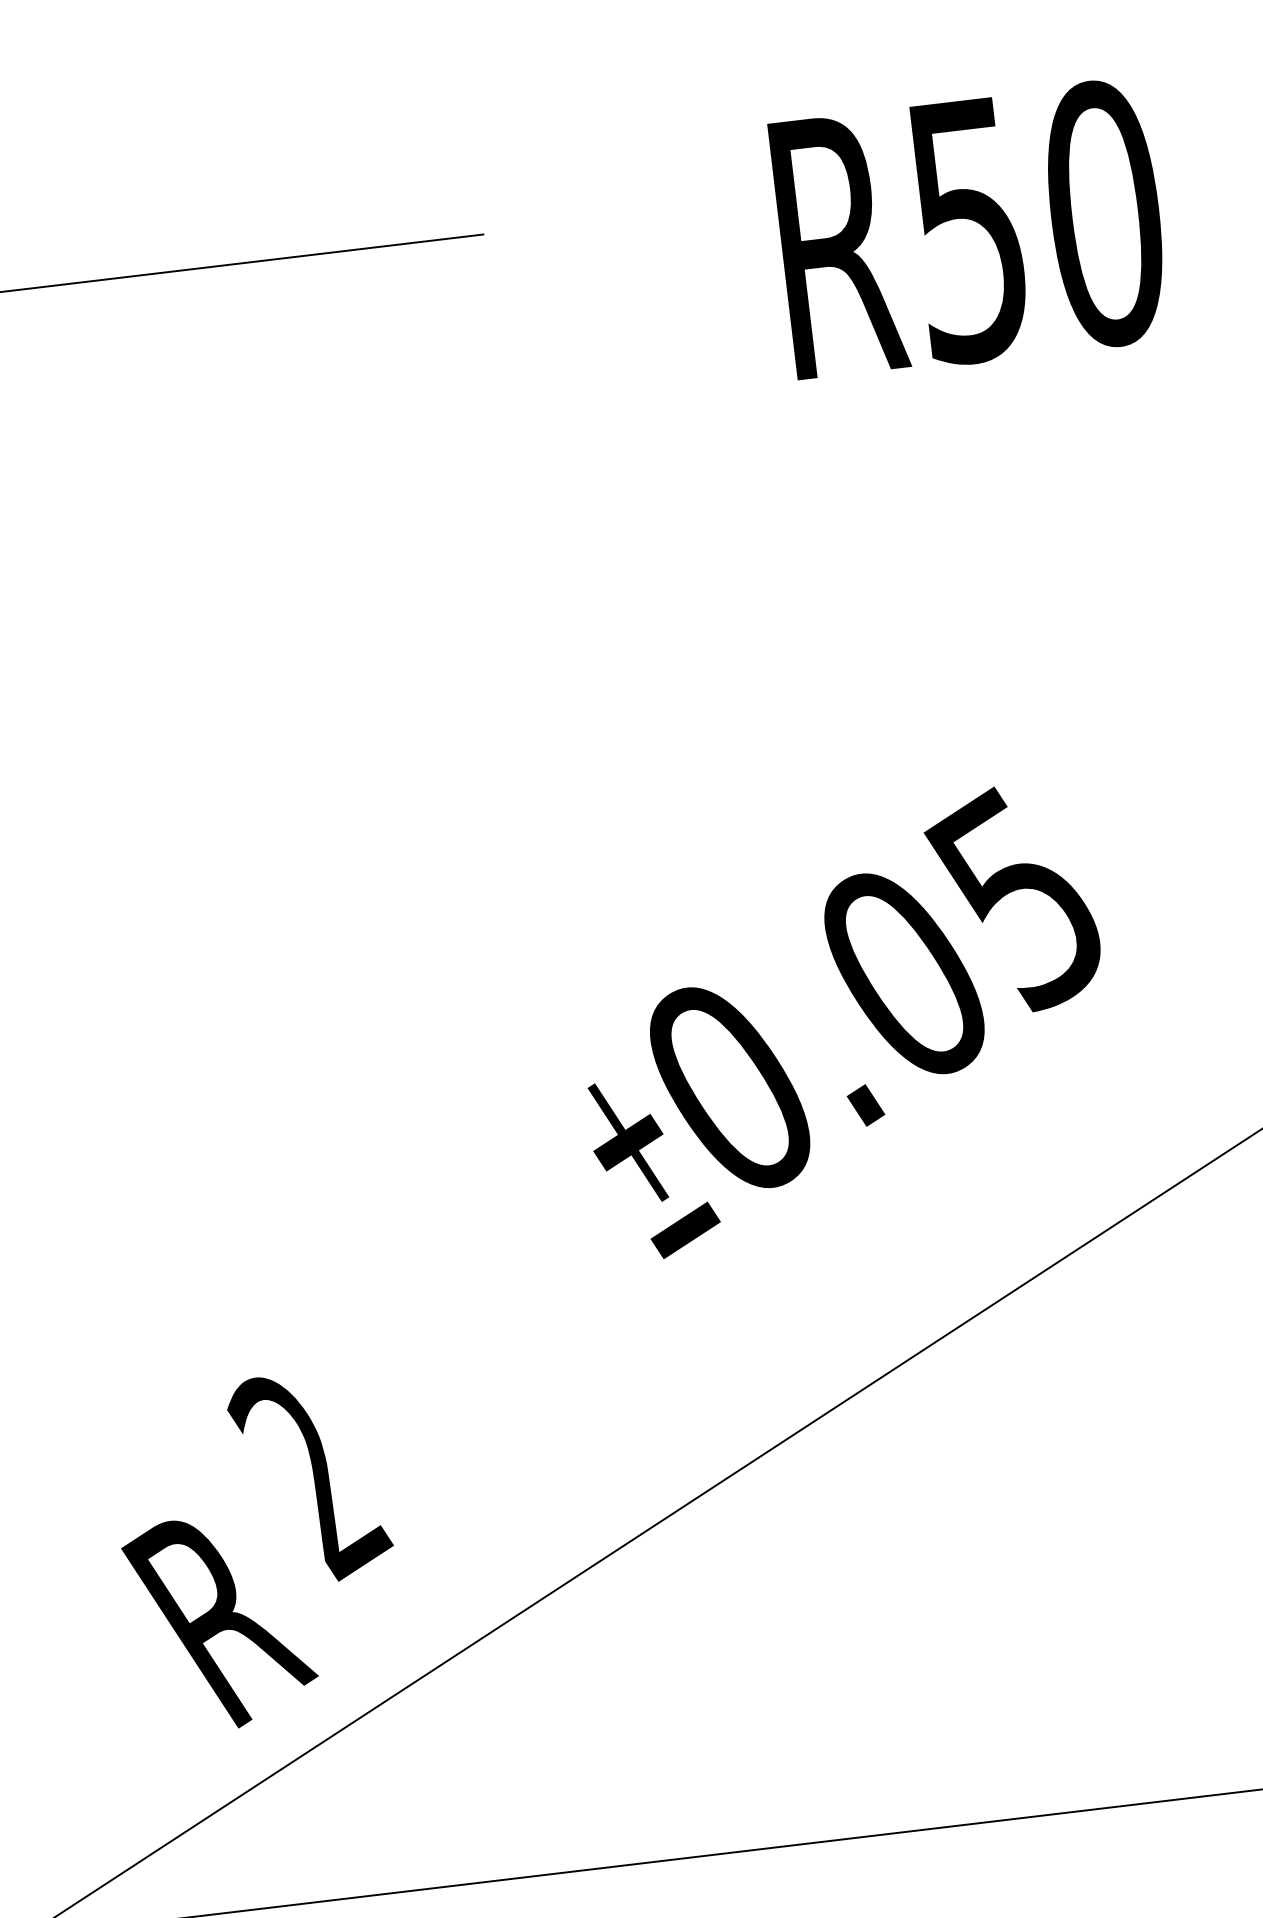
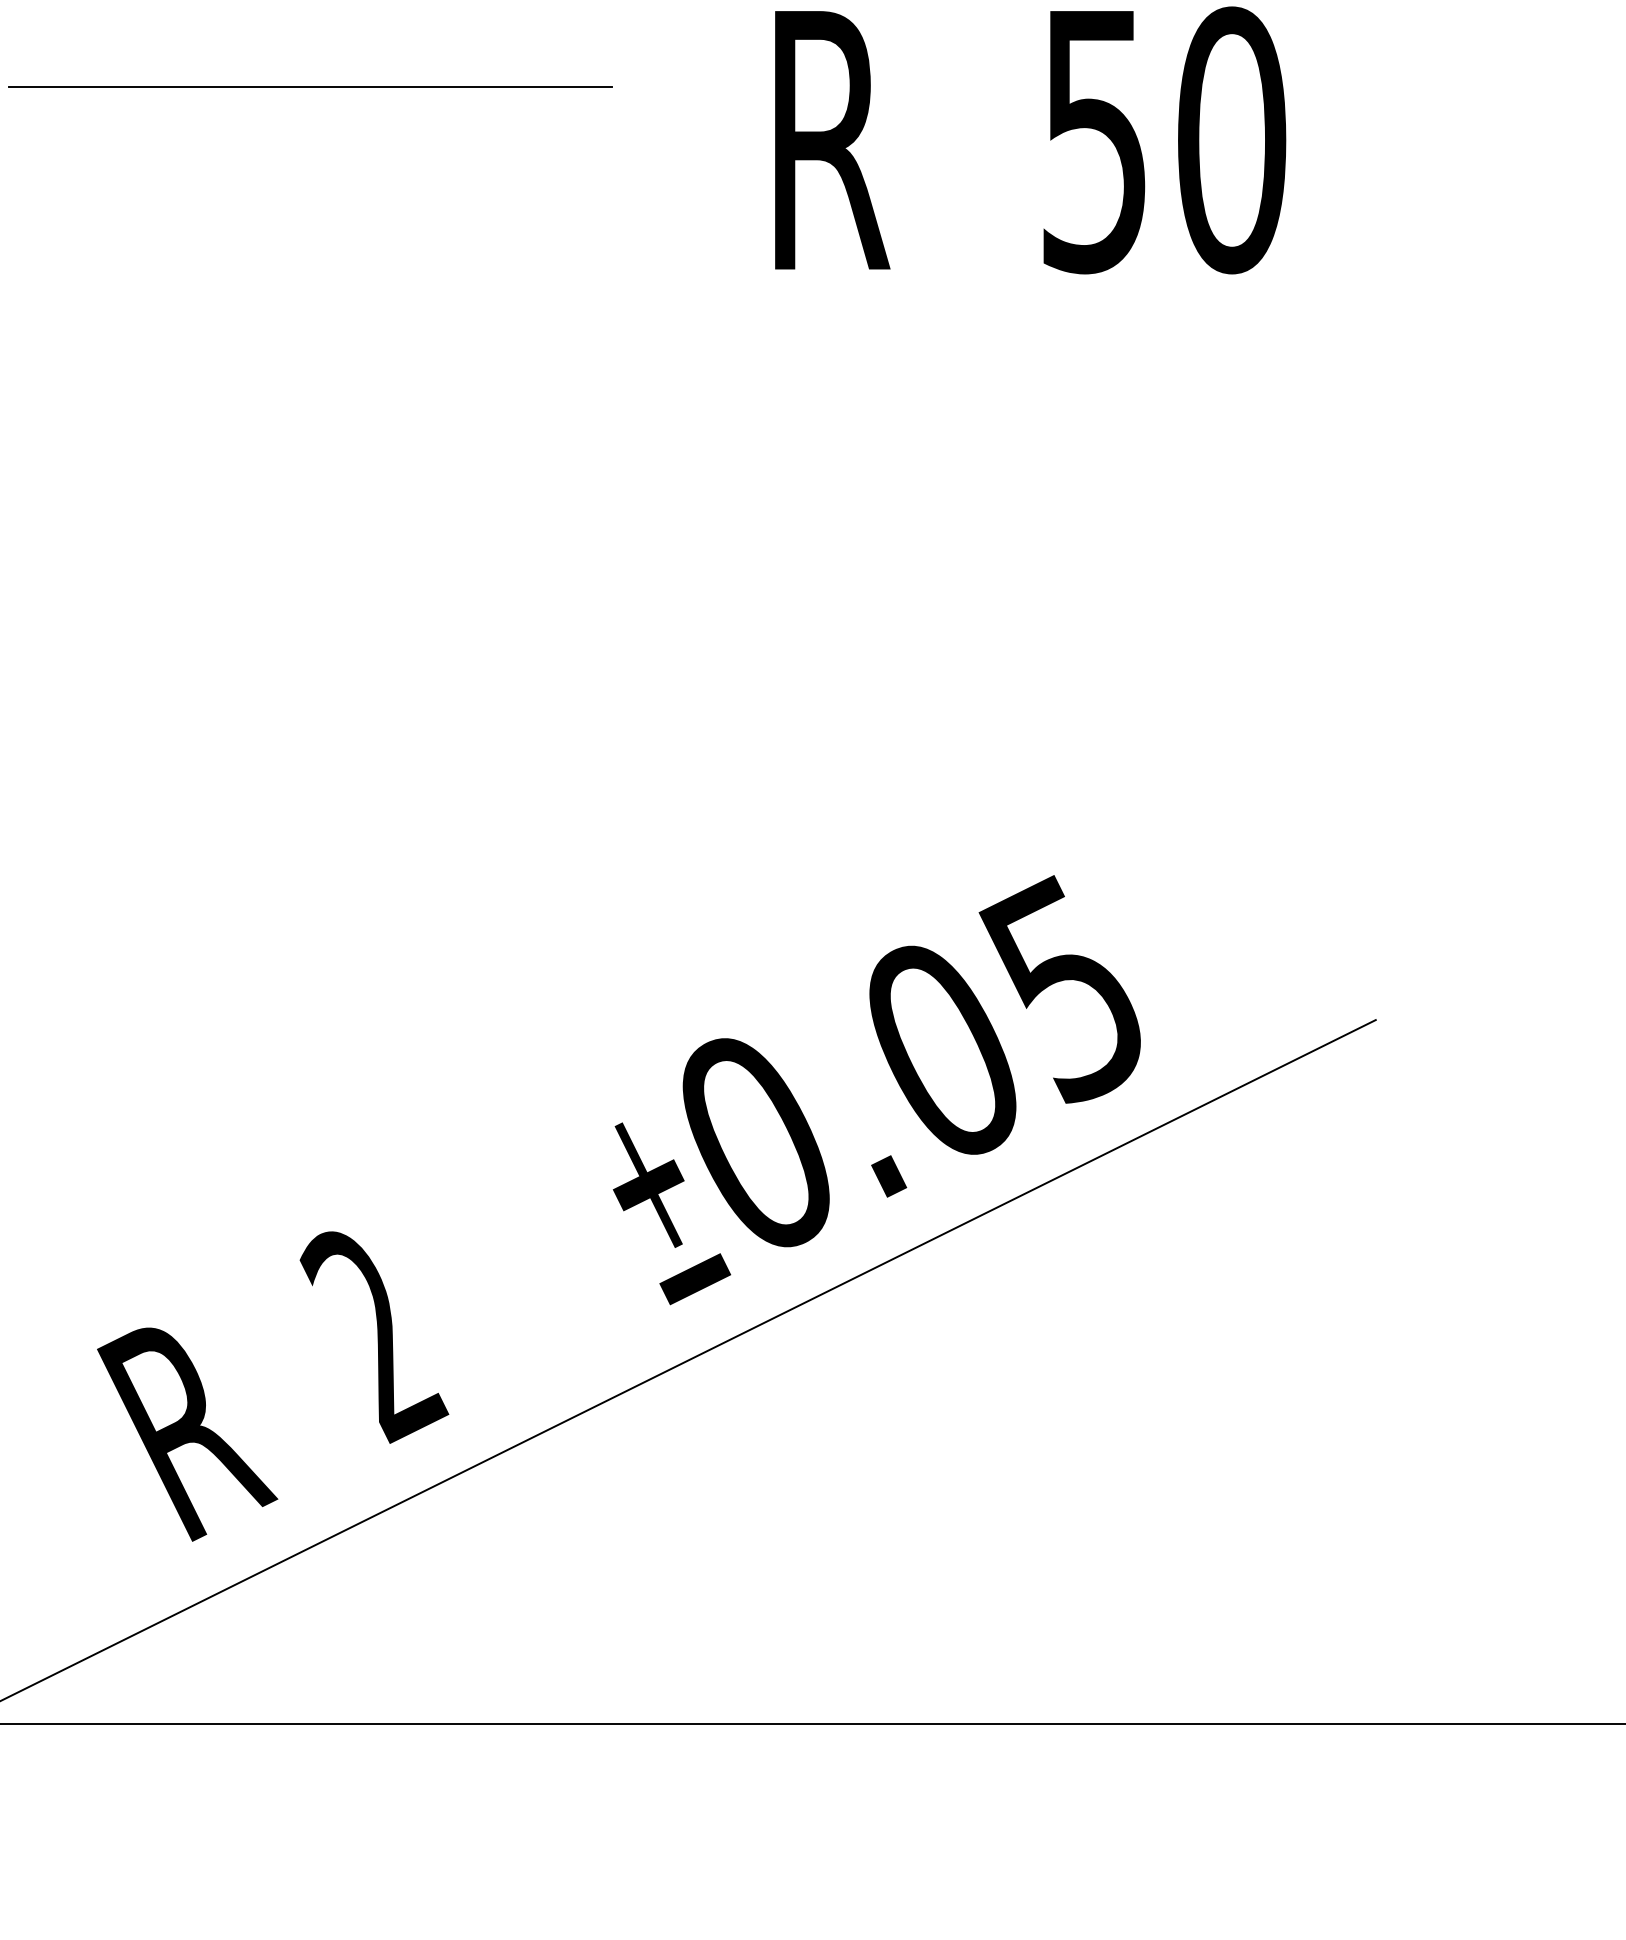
text: (839, 245) -> (832, 140), moved
text: (843, 1021) -> (876, 1090), moved
text: (310, 1477) -> (374, 1337), moved

